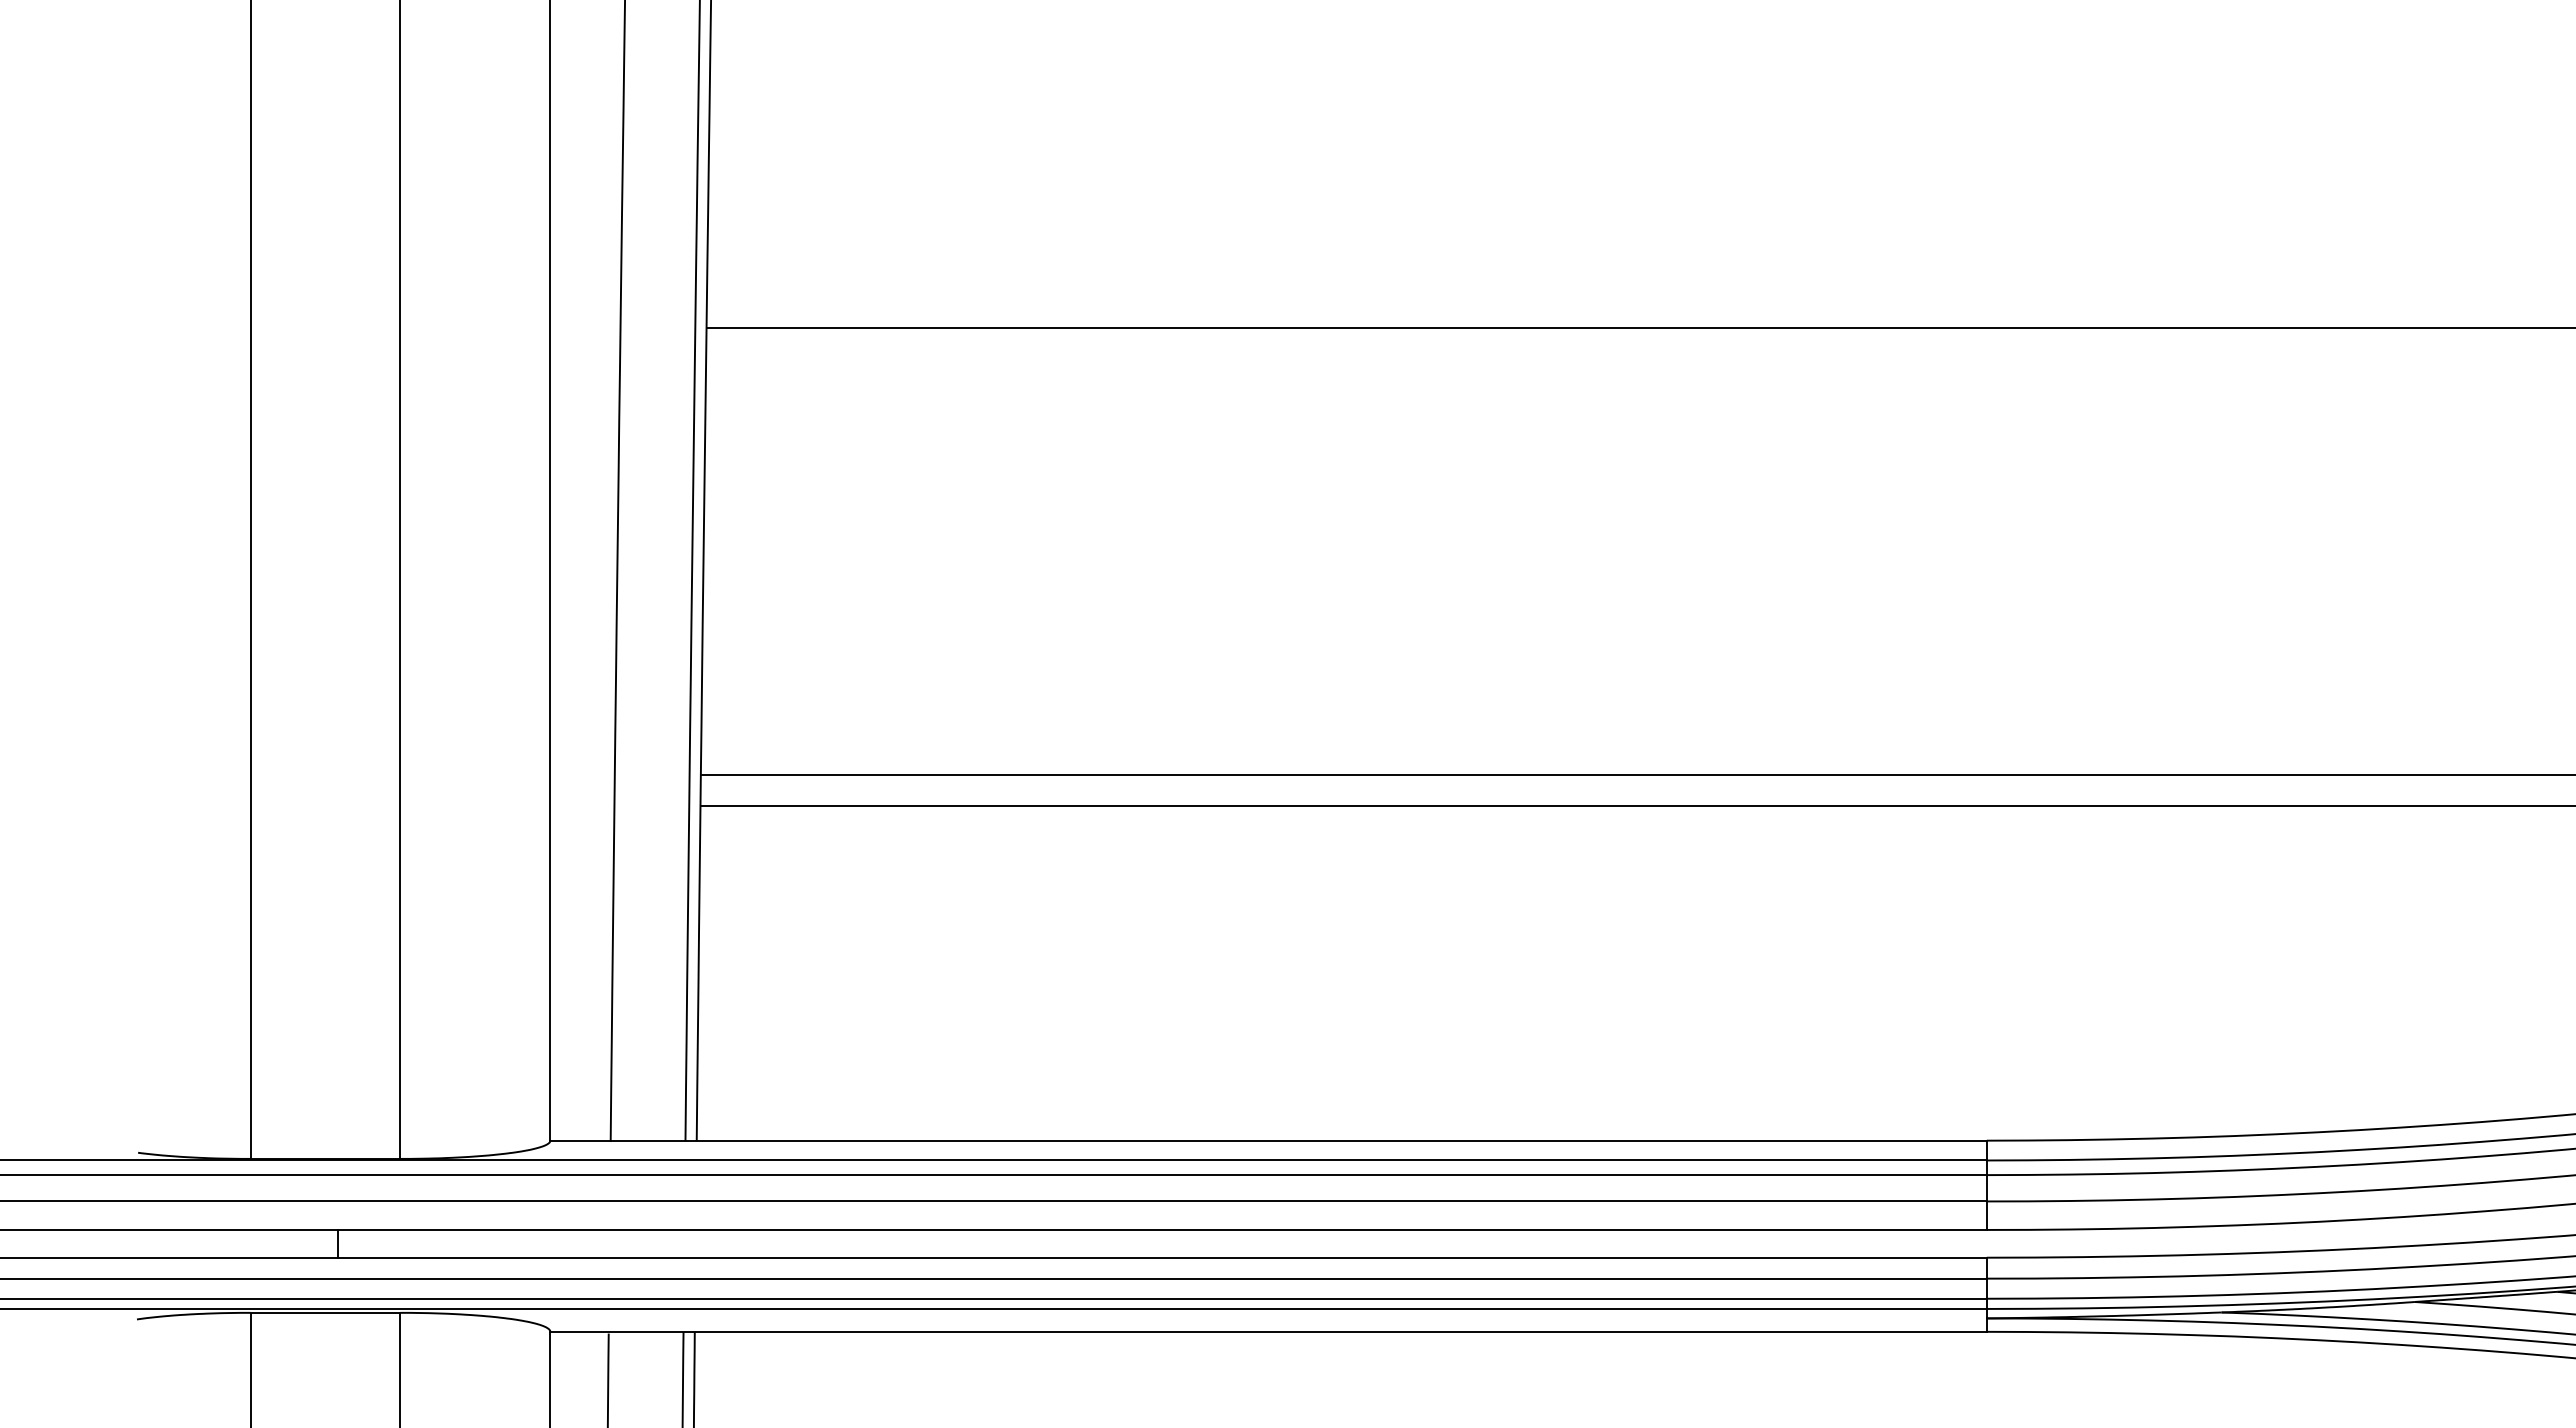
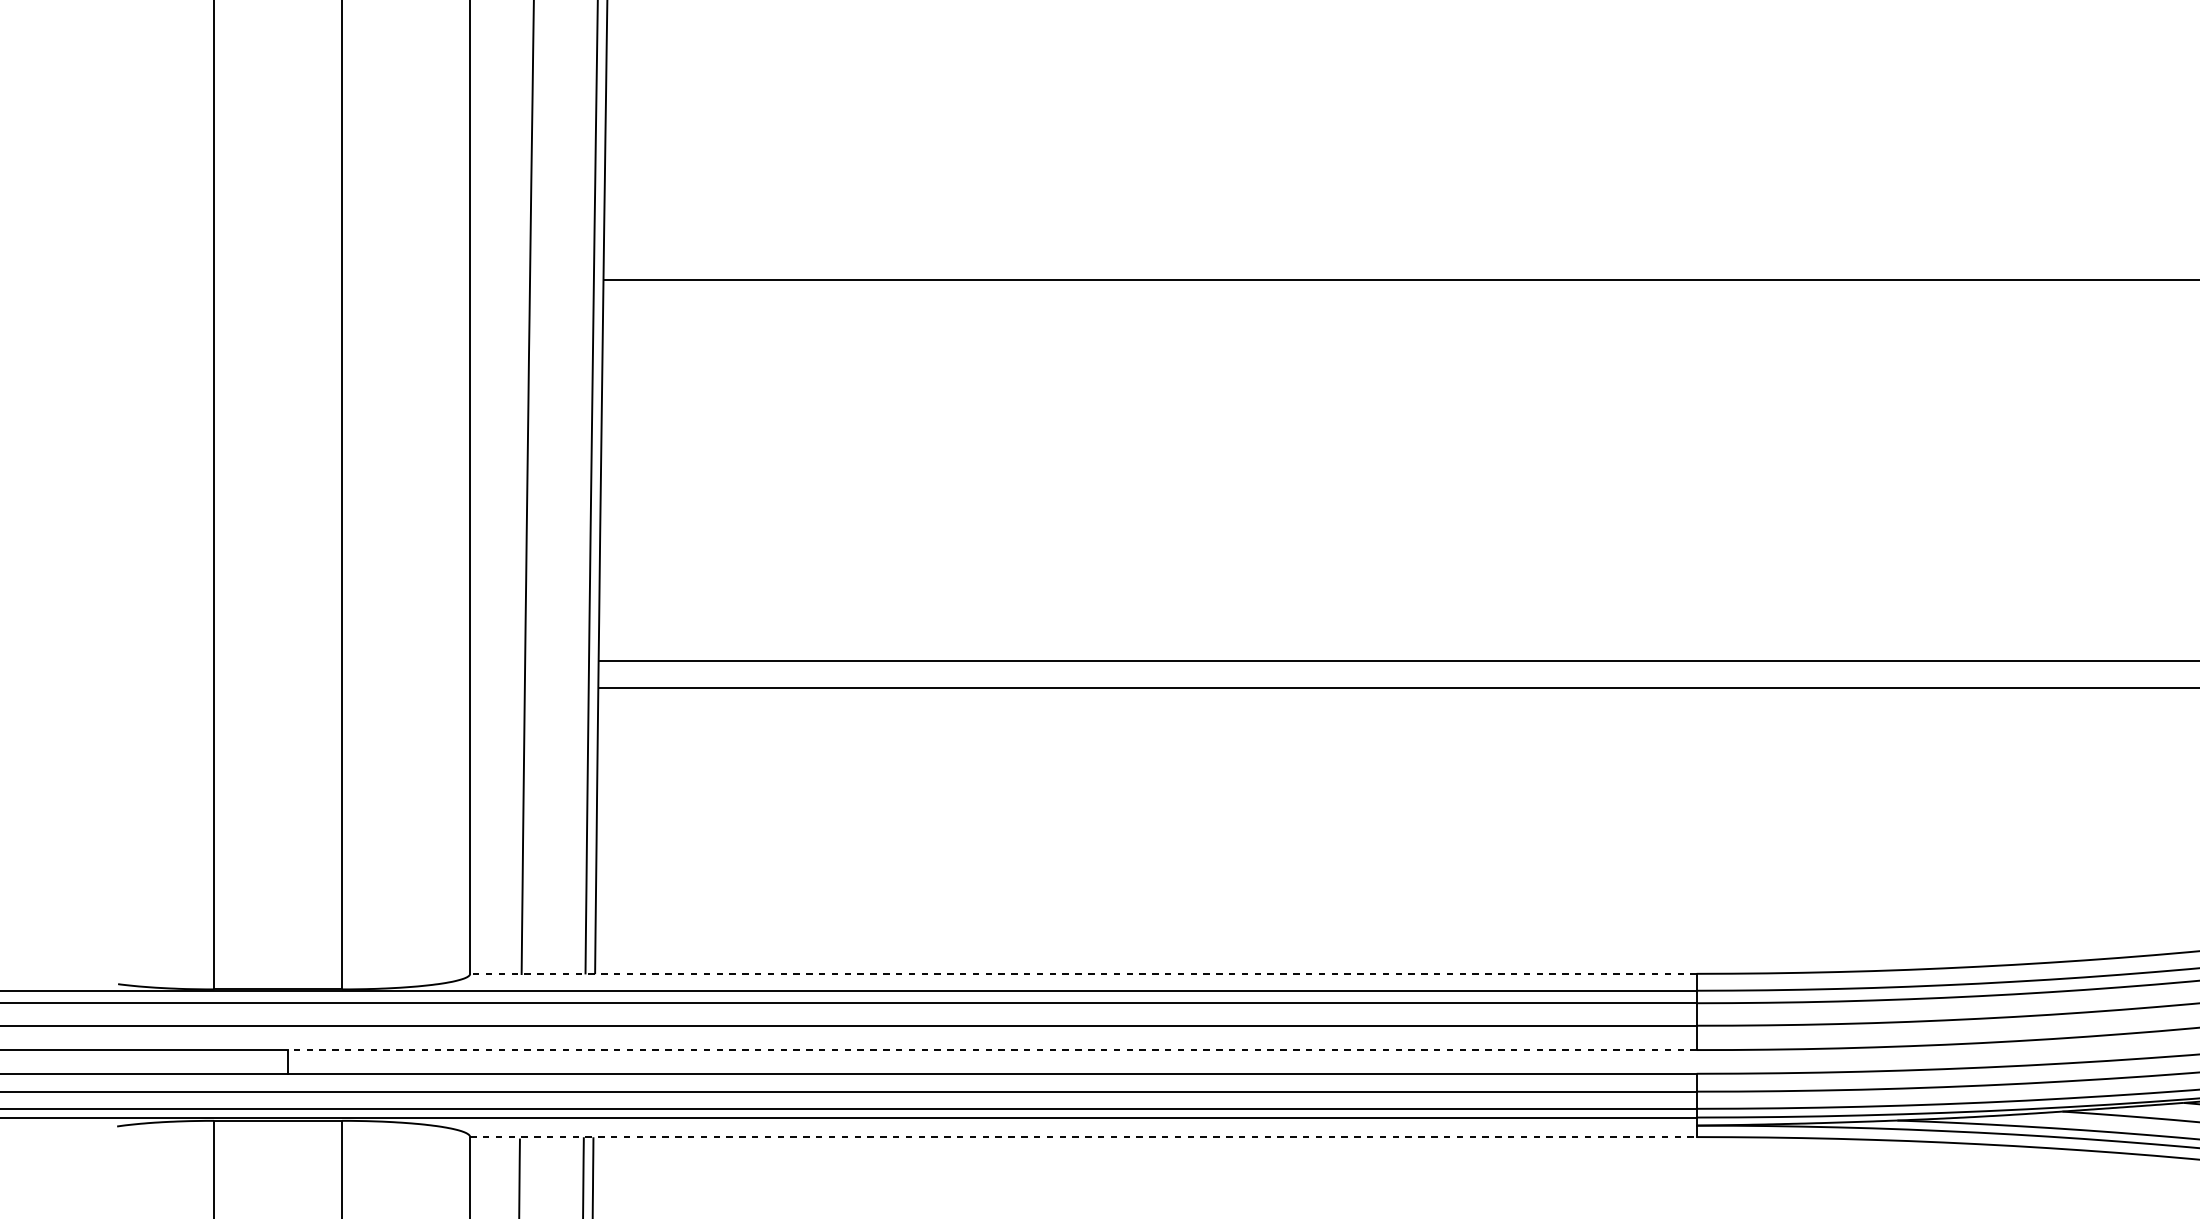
line: (1268, 1140) -> (1083, 973), solid -> dashed
line: (1162, 1229) -> (992, 1049), solid -> dashed
line: (1269, 1331) -> (1084, 1136), solid -> dashed

